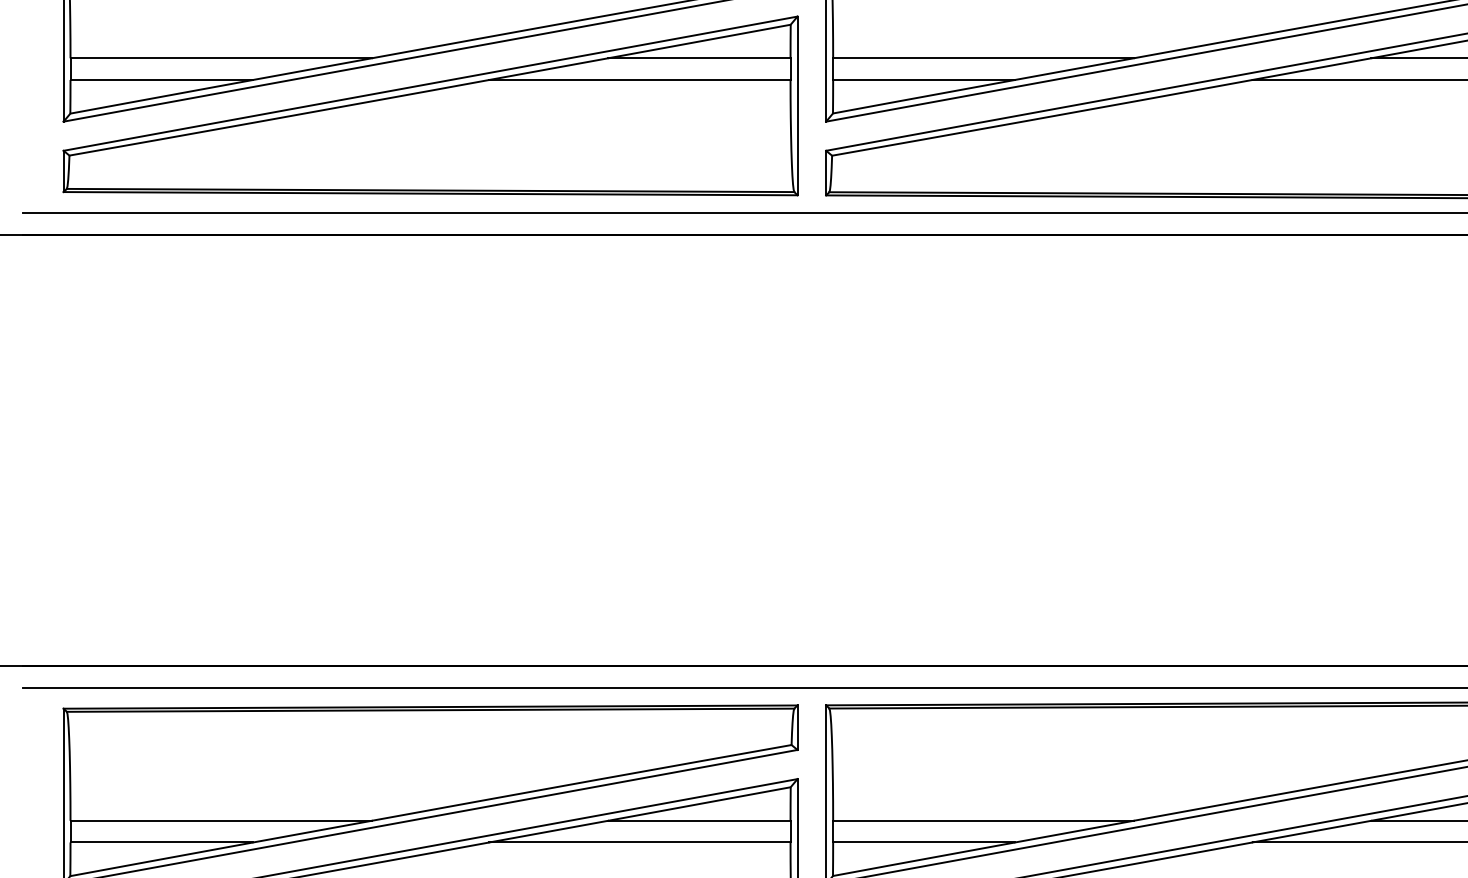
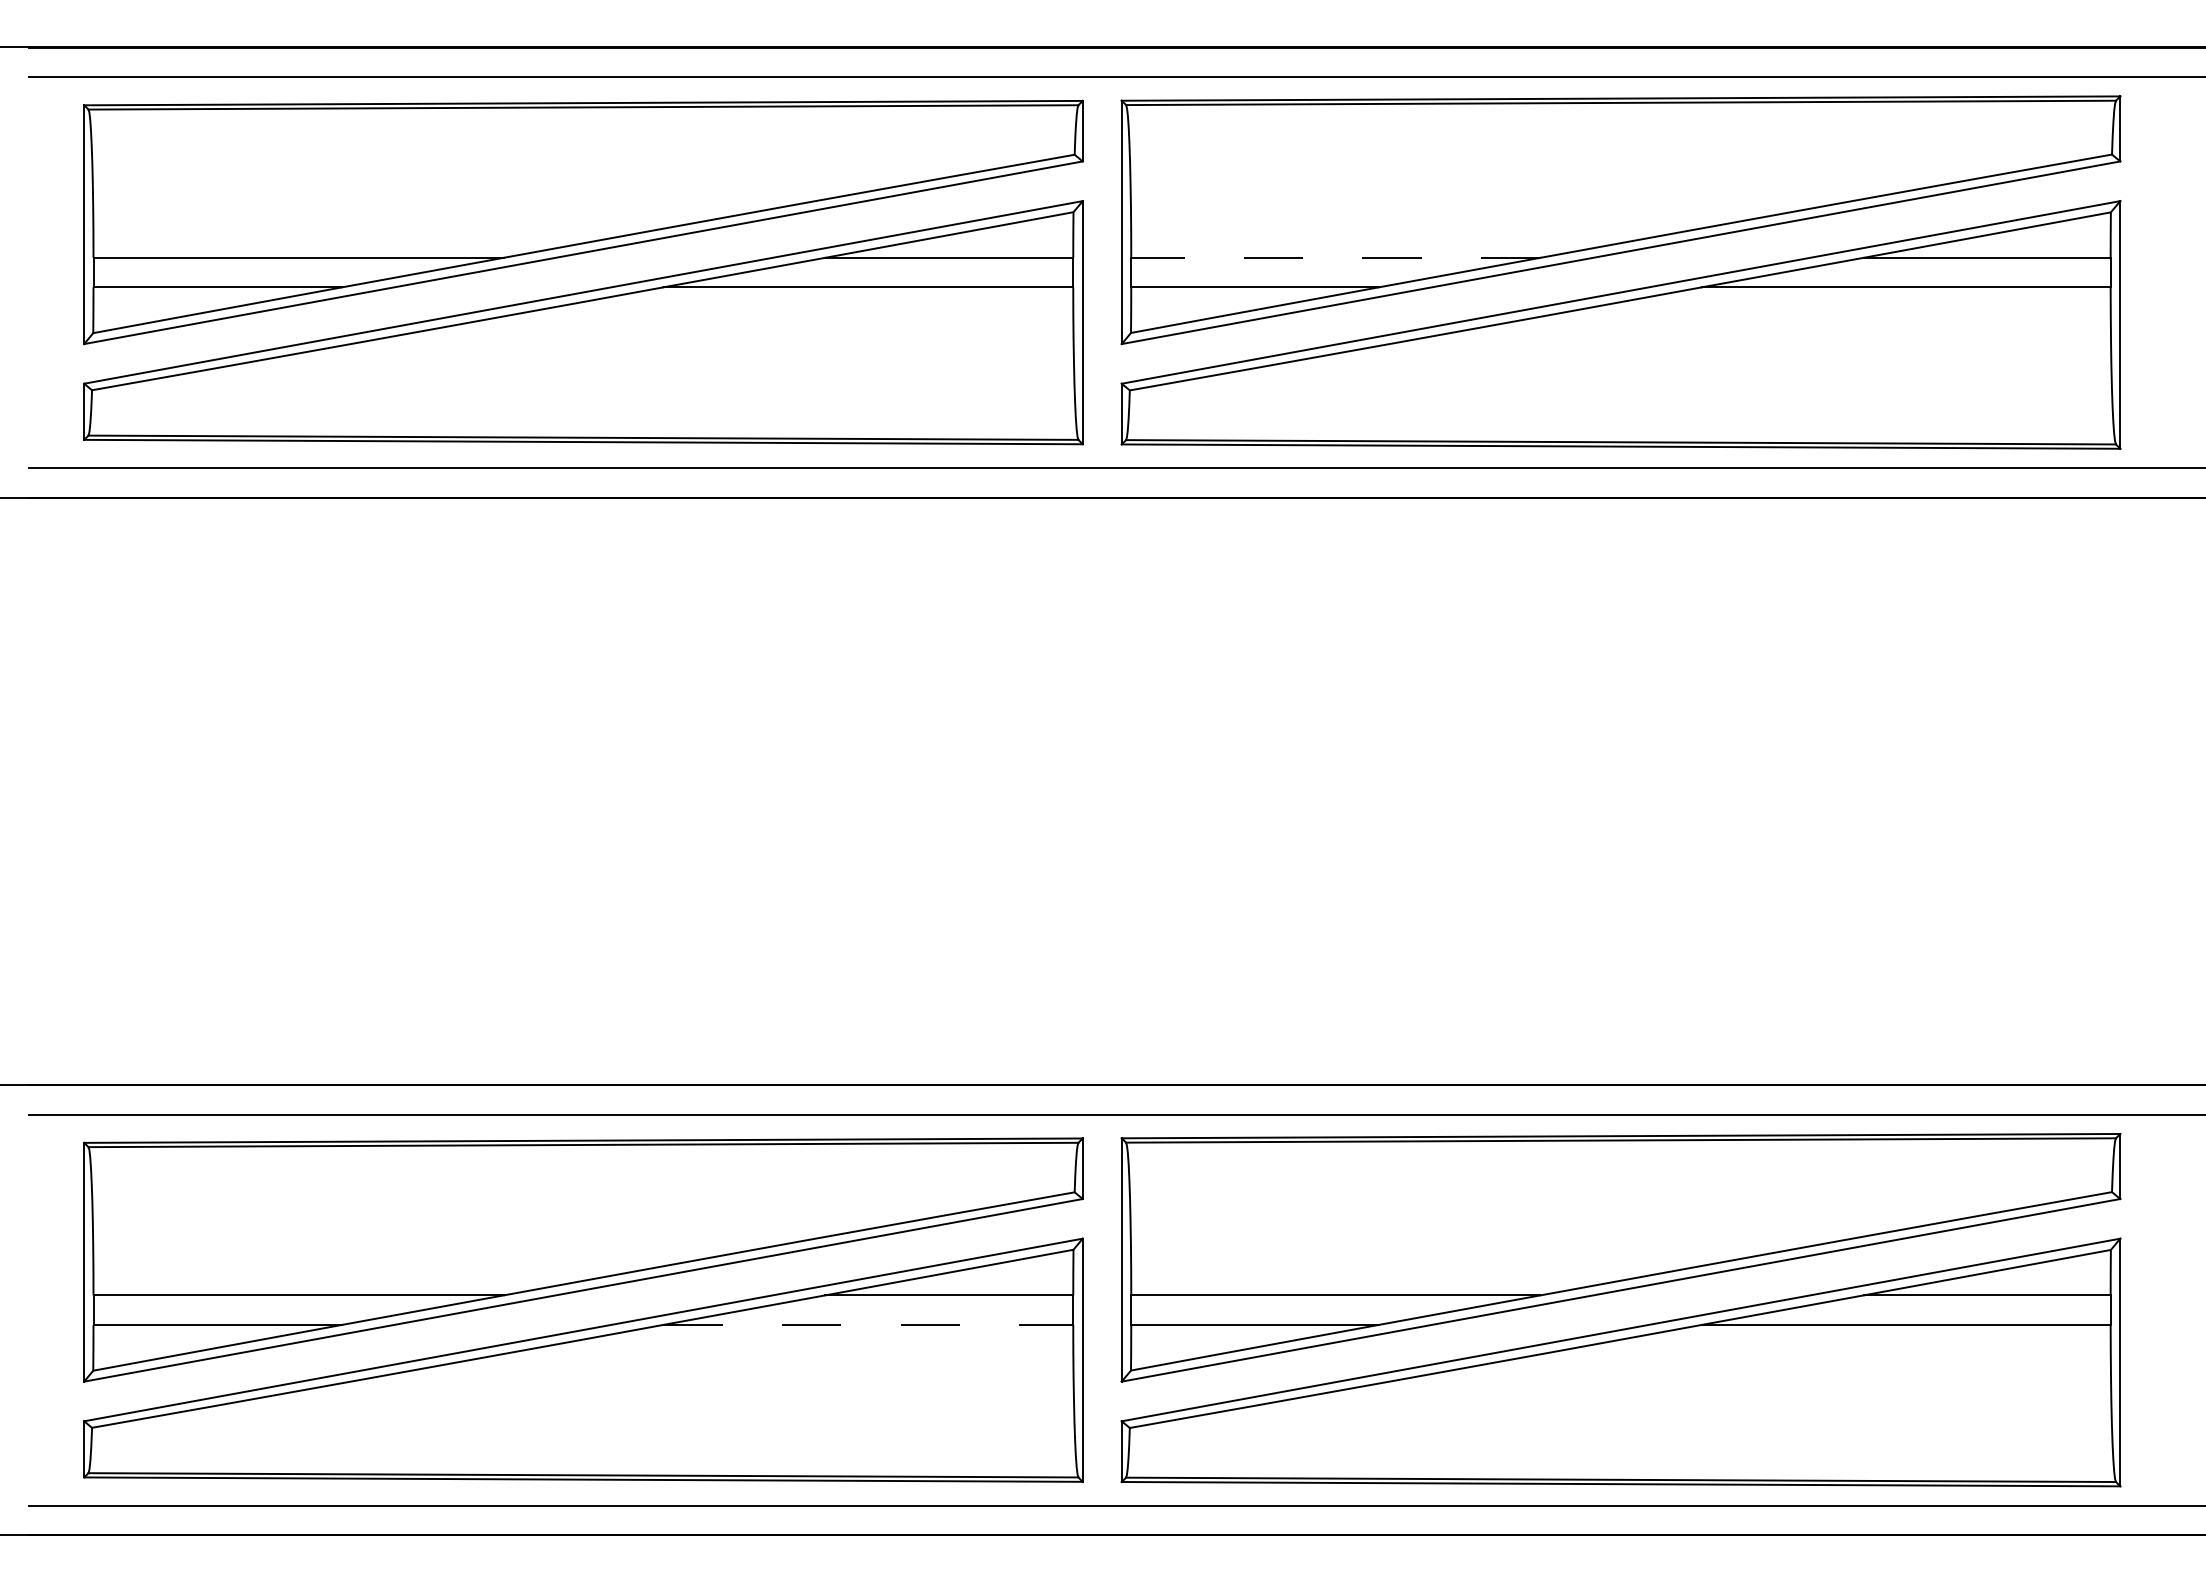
line: (983, 58) -> (1335, 257), solid -> dashed
line: (640, 842) -> (868, 1324), solid -> dashed

